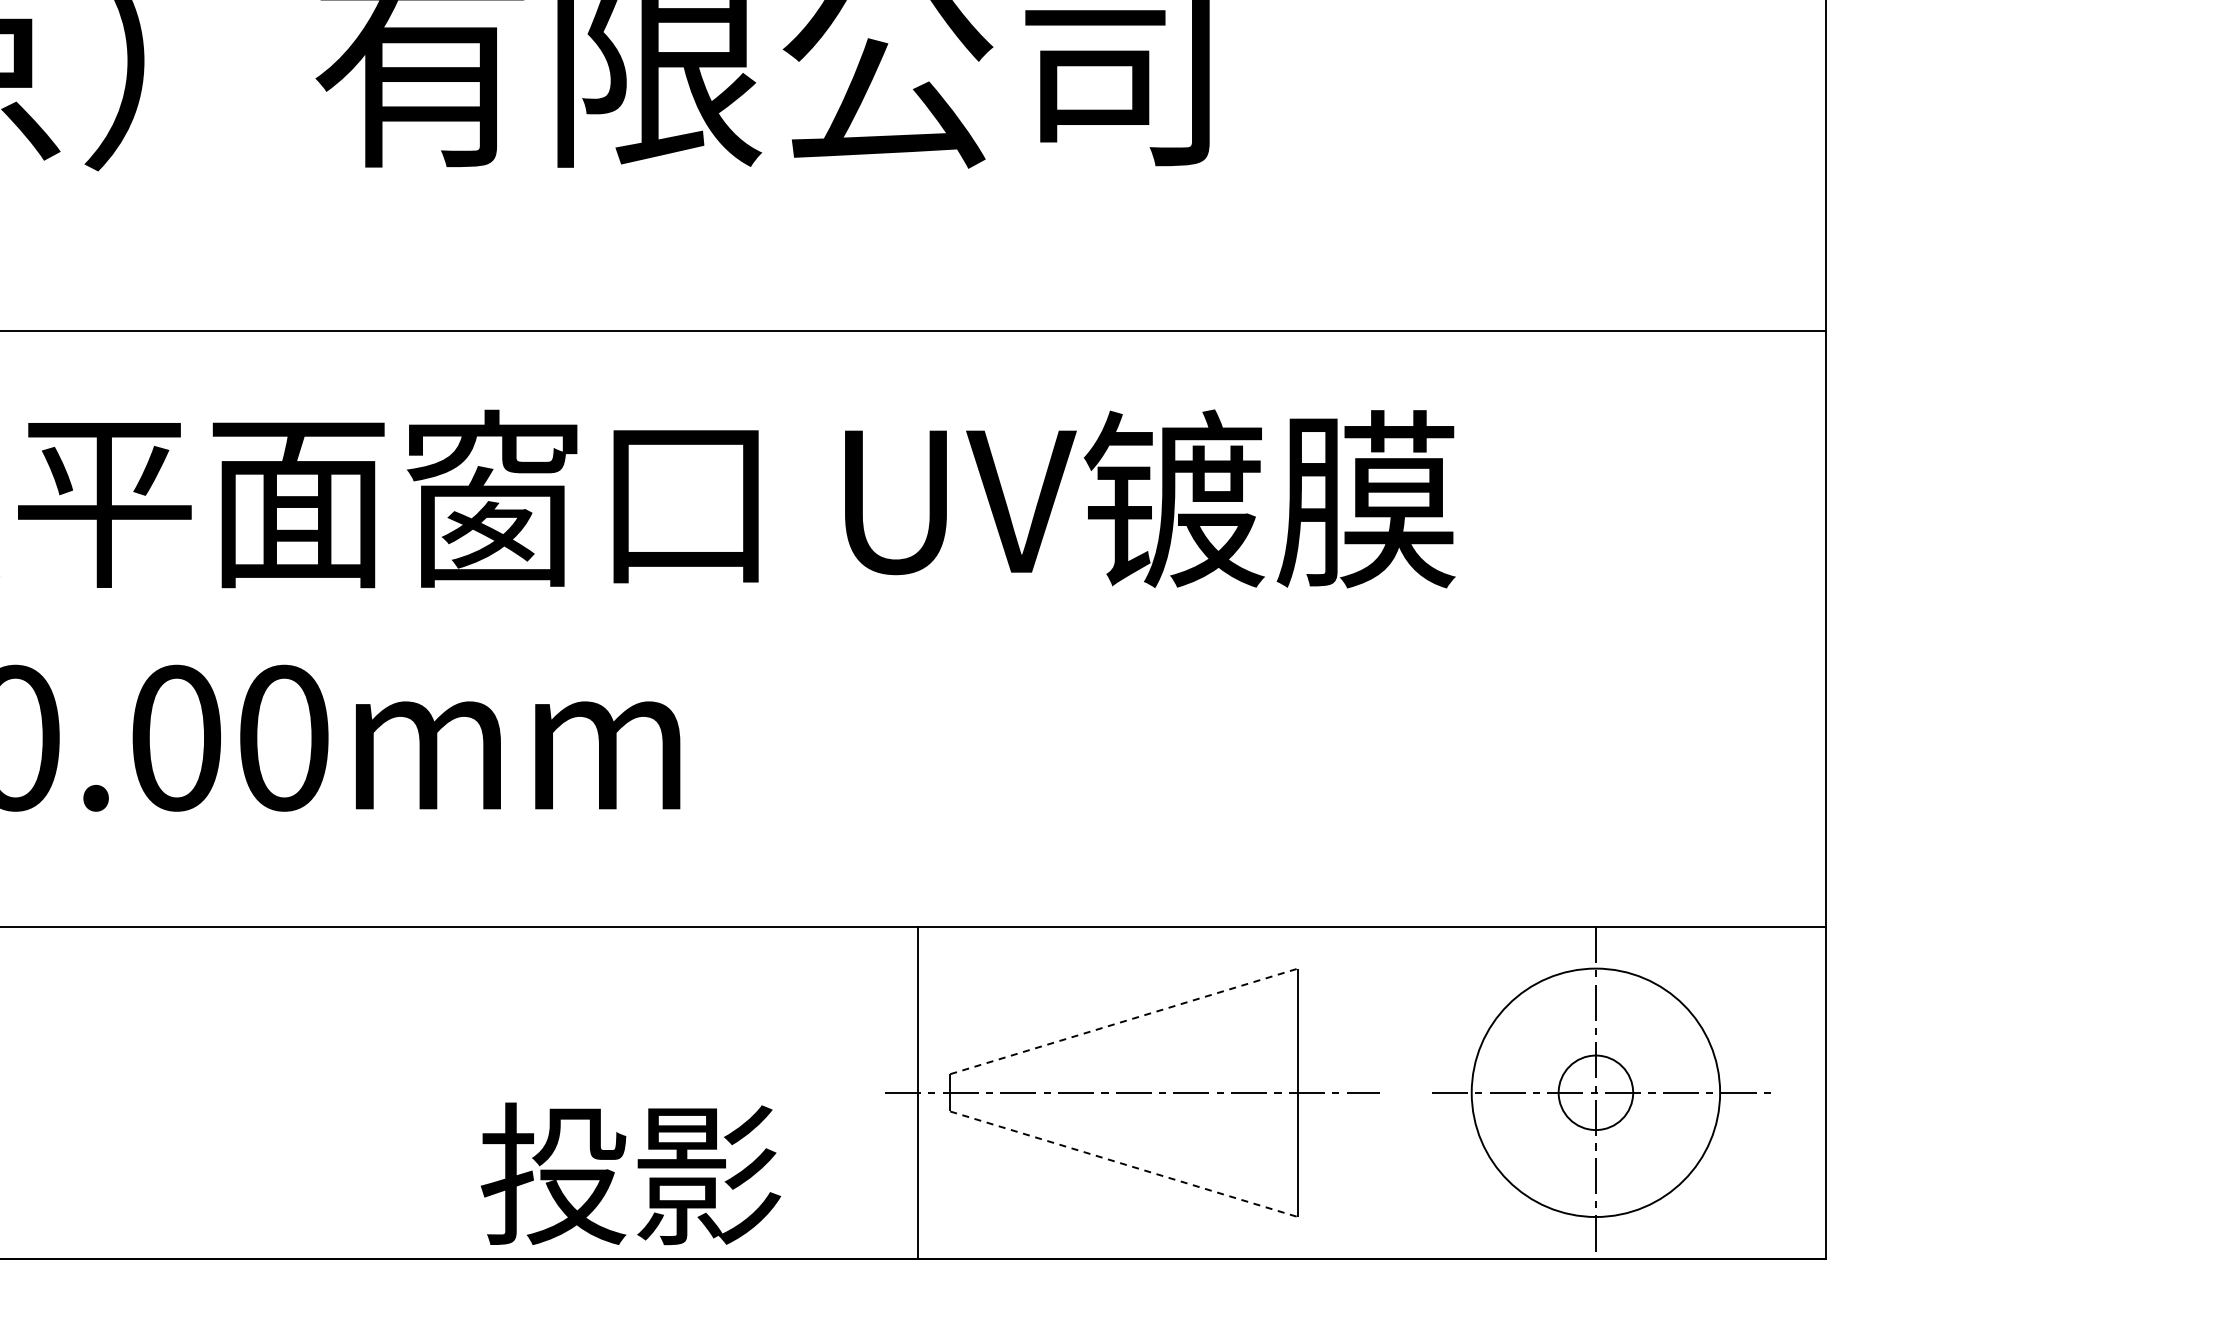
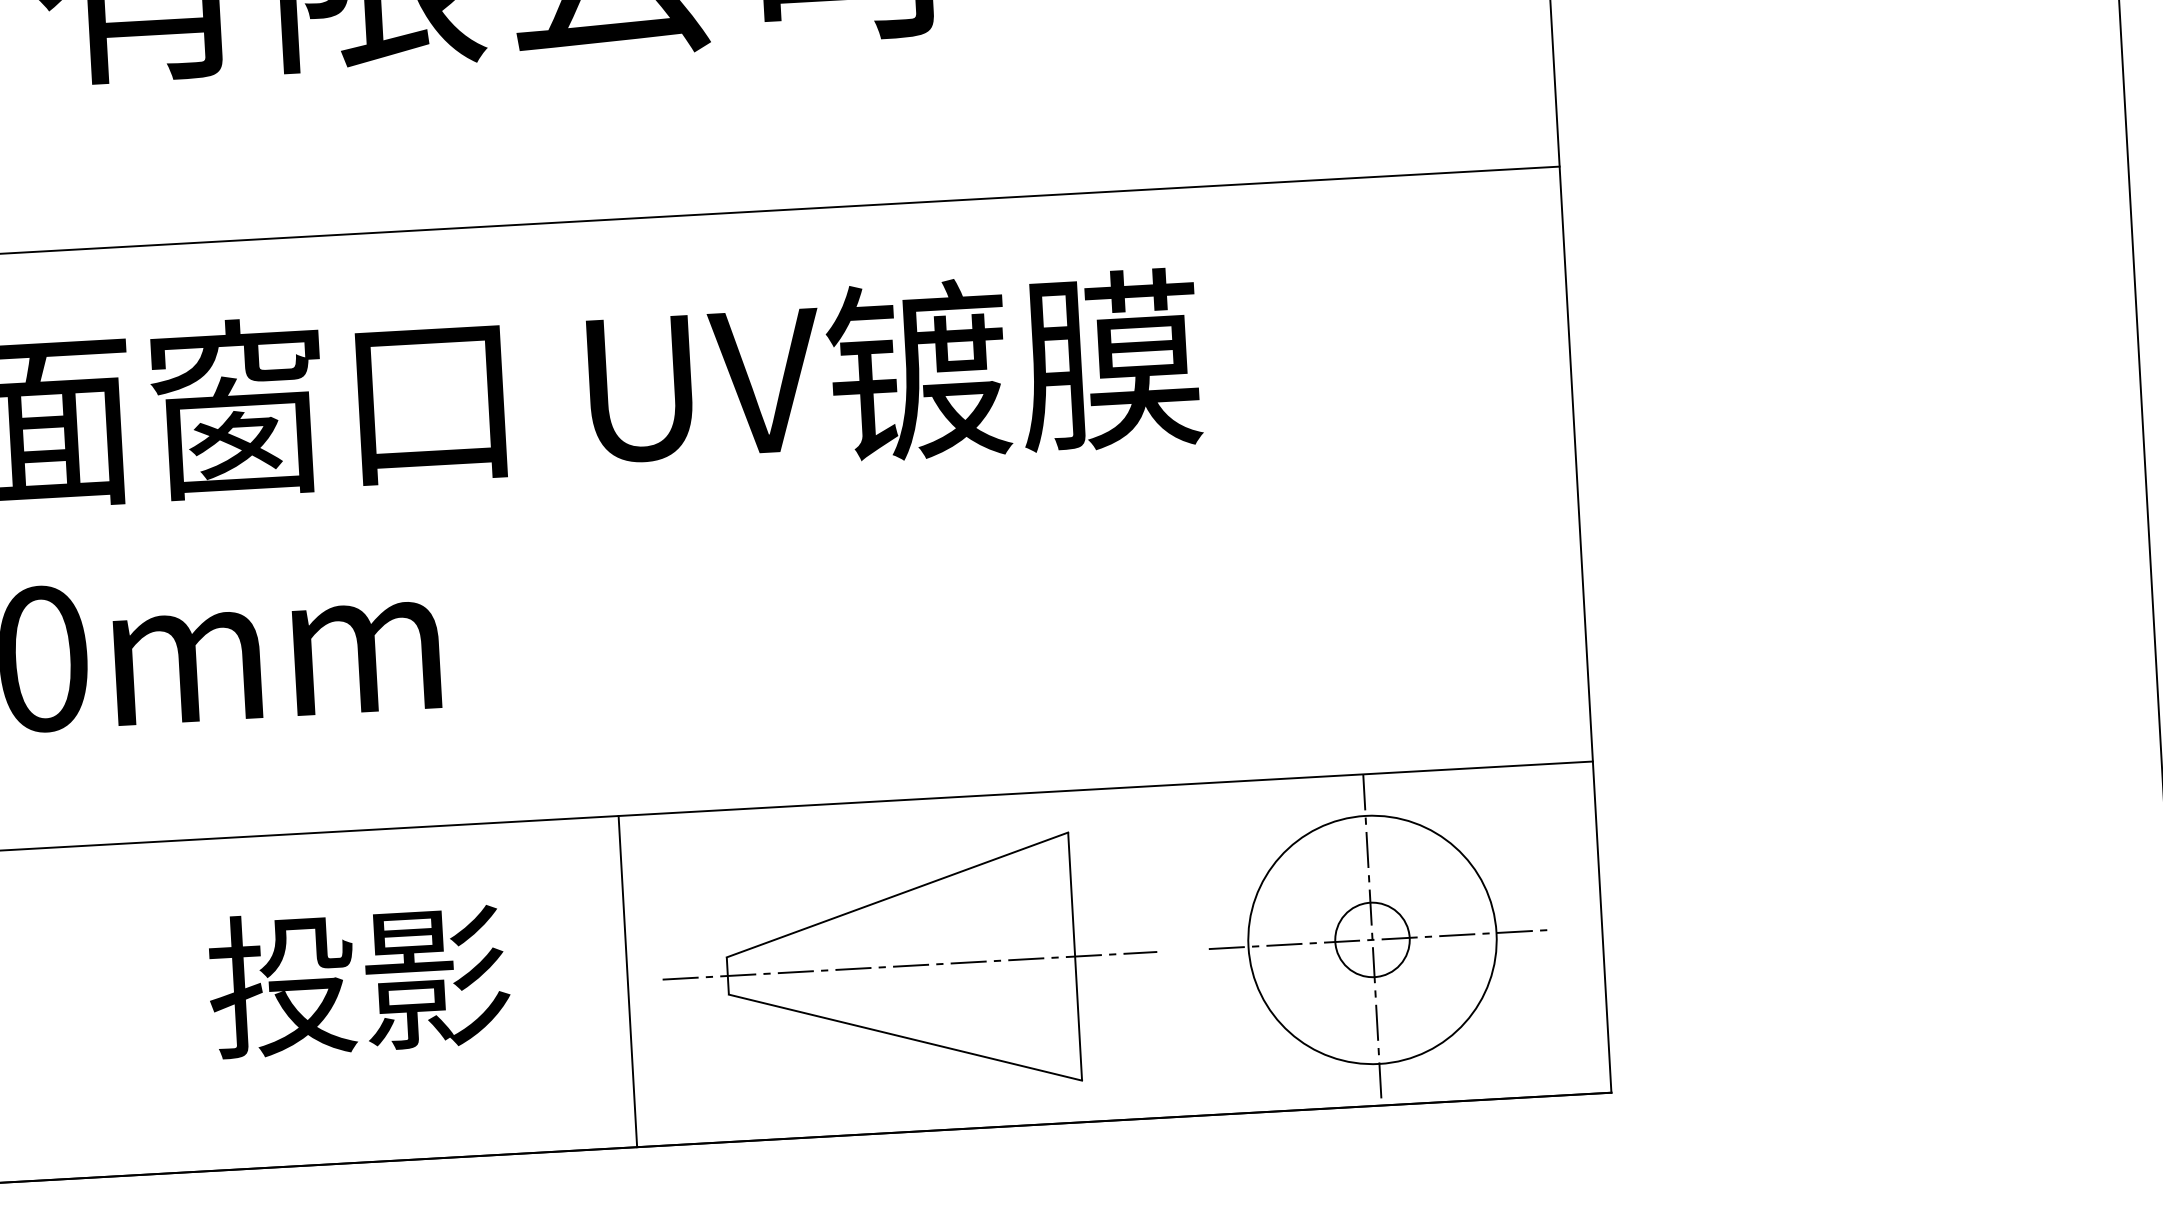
line: (1124, 1021) -> (897, 895), dashed -> solid
line: (918, 1092) -> (628, 981), moved
line: (1124, 1164) -> (905, 1037), dashed -> solid
text: (630, 1173) -> (358, 980), moved

